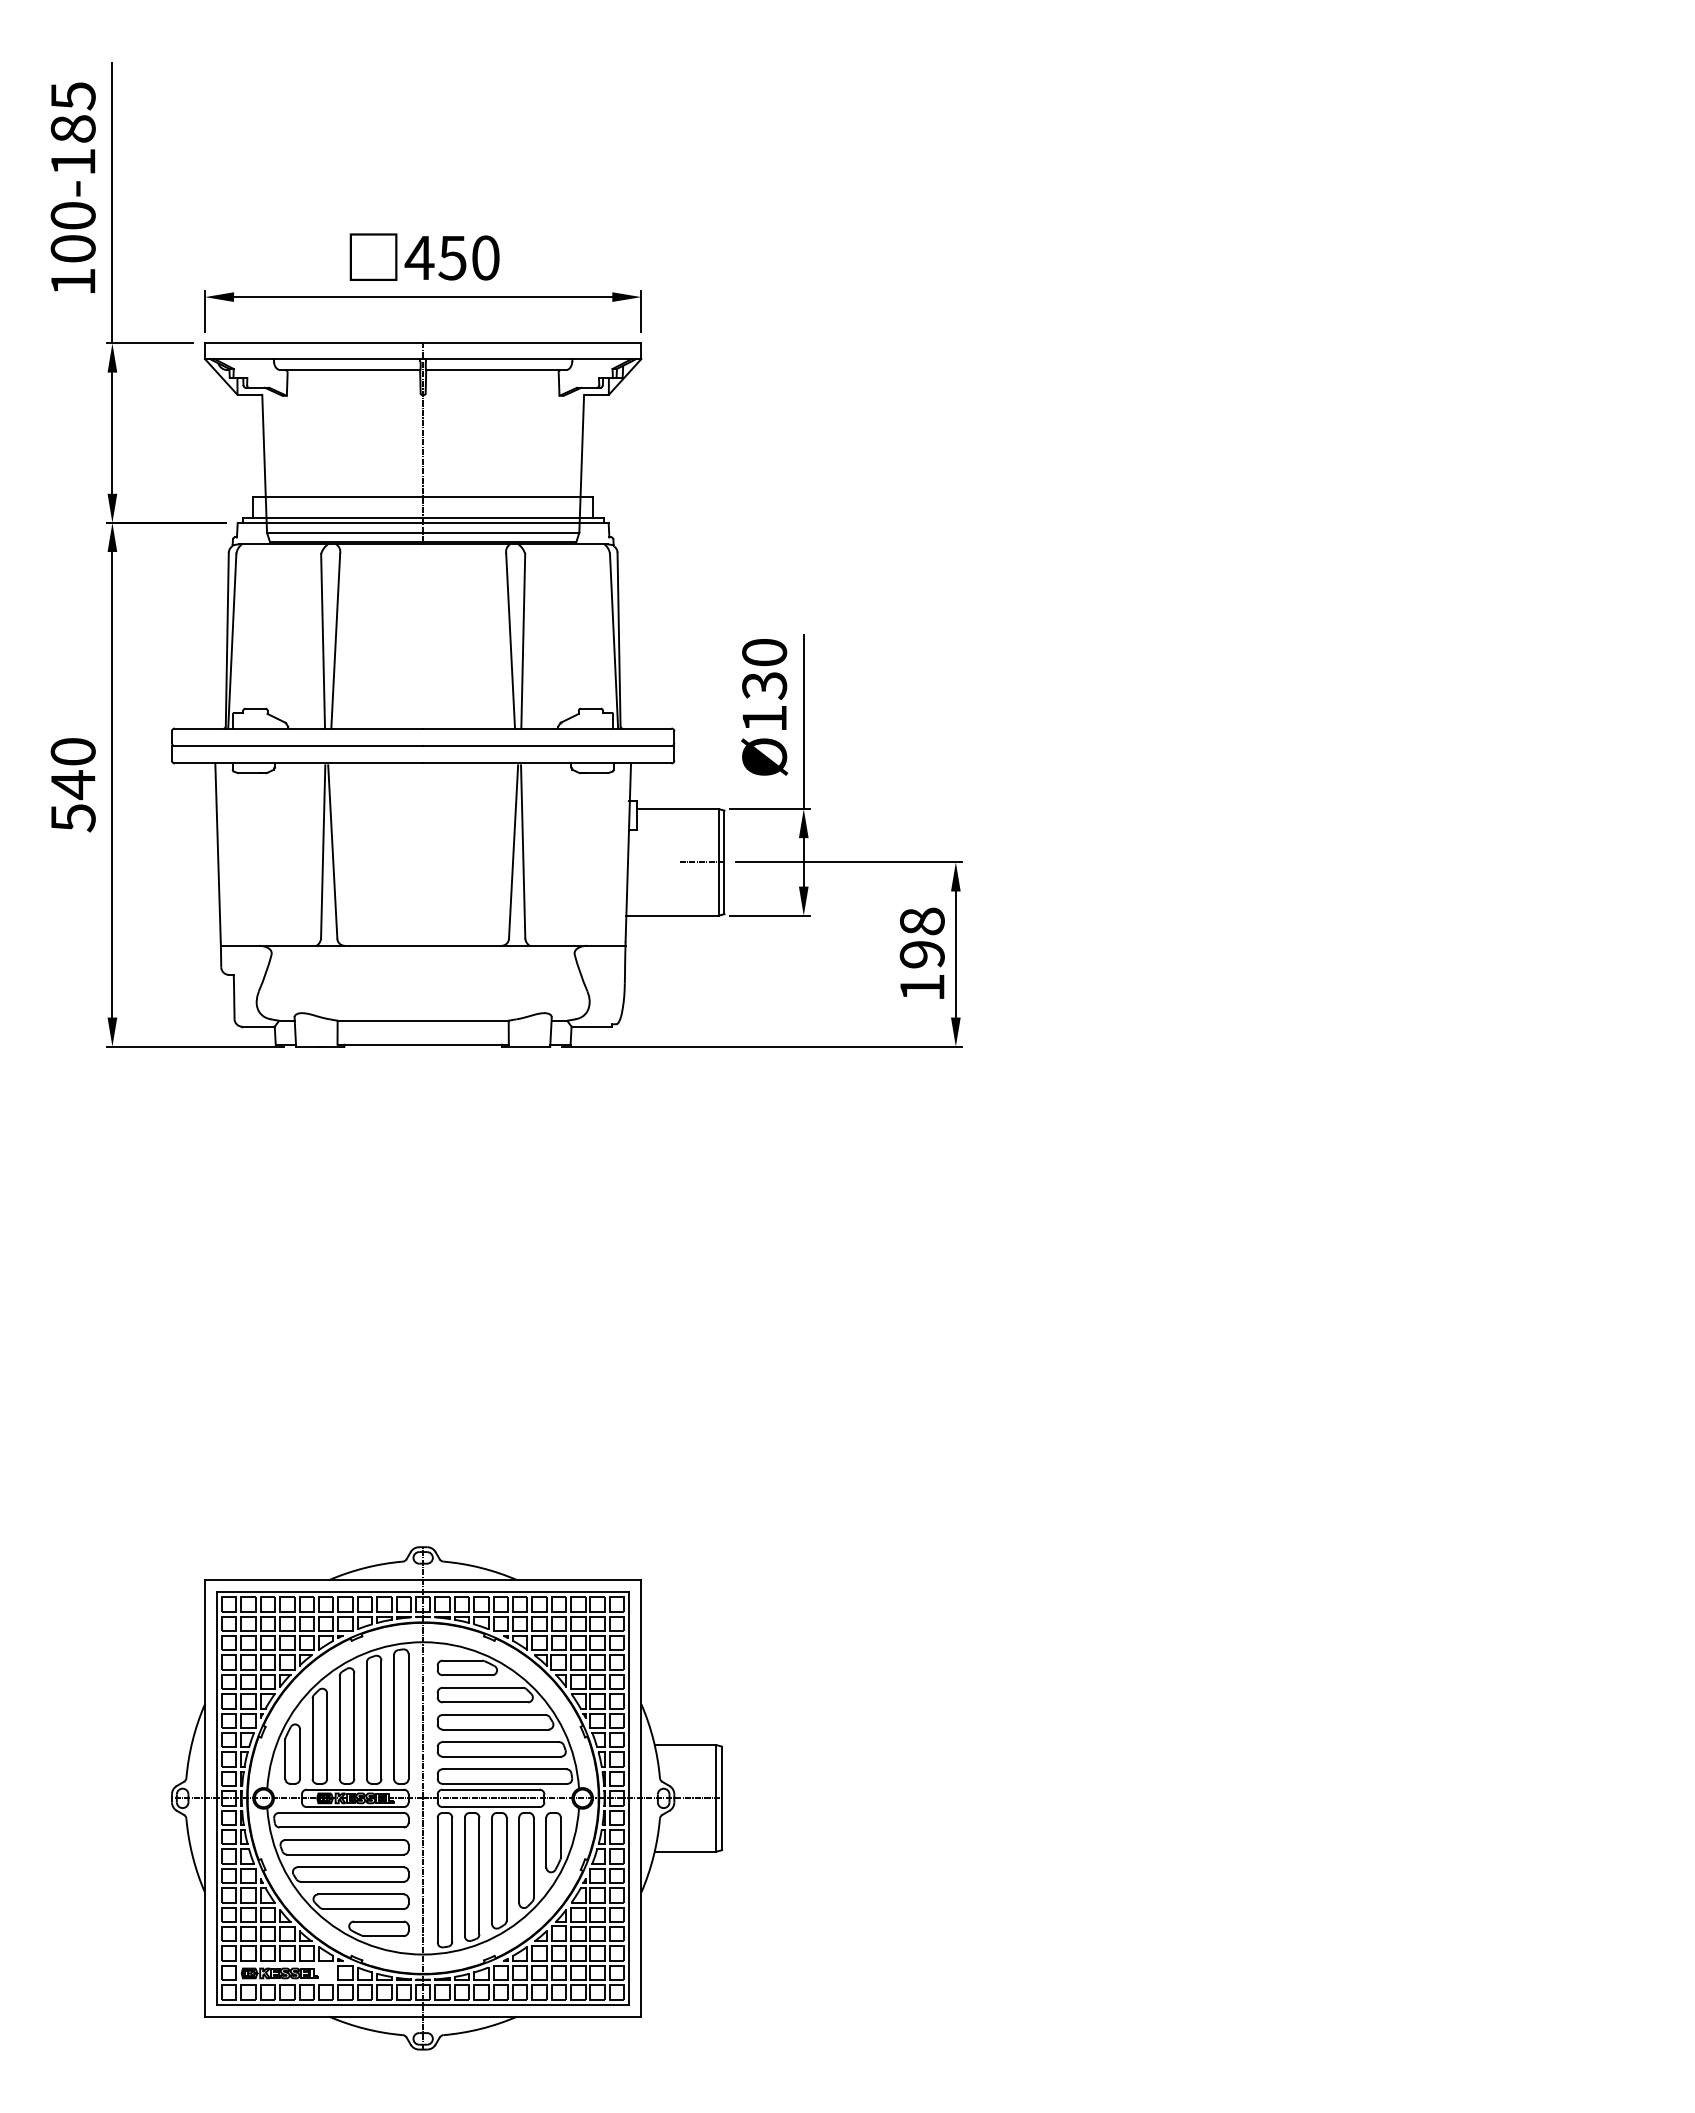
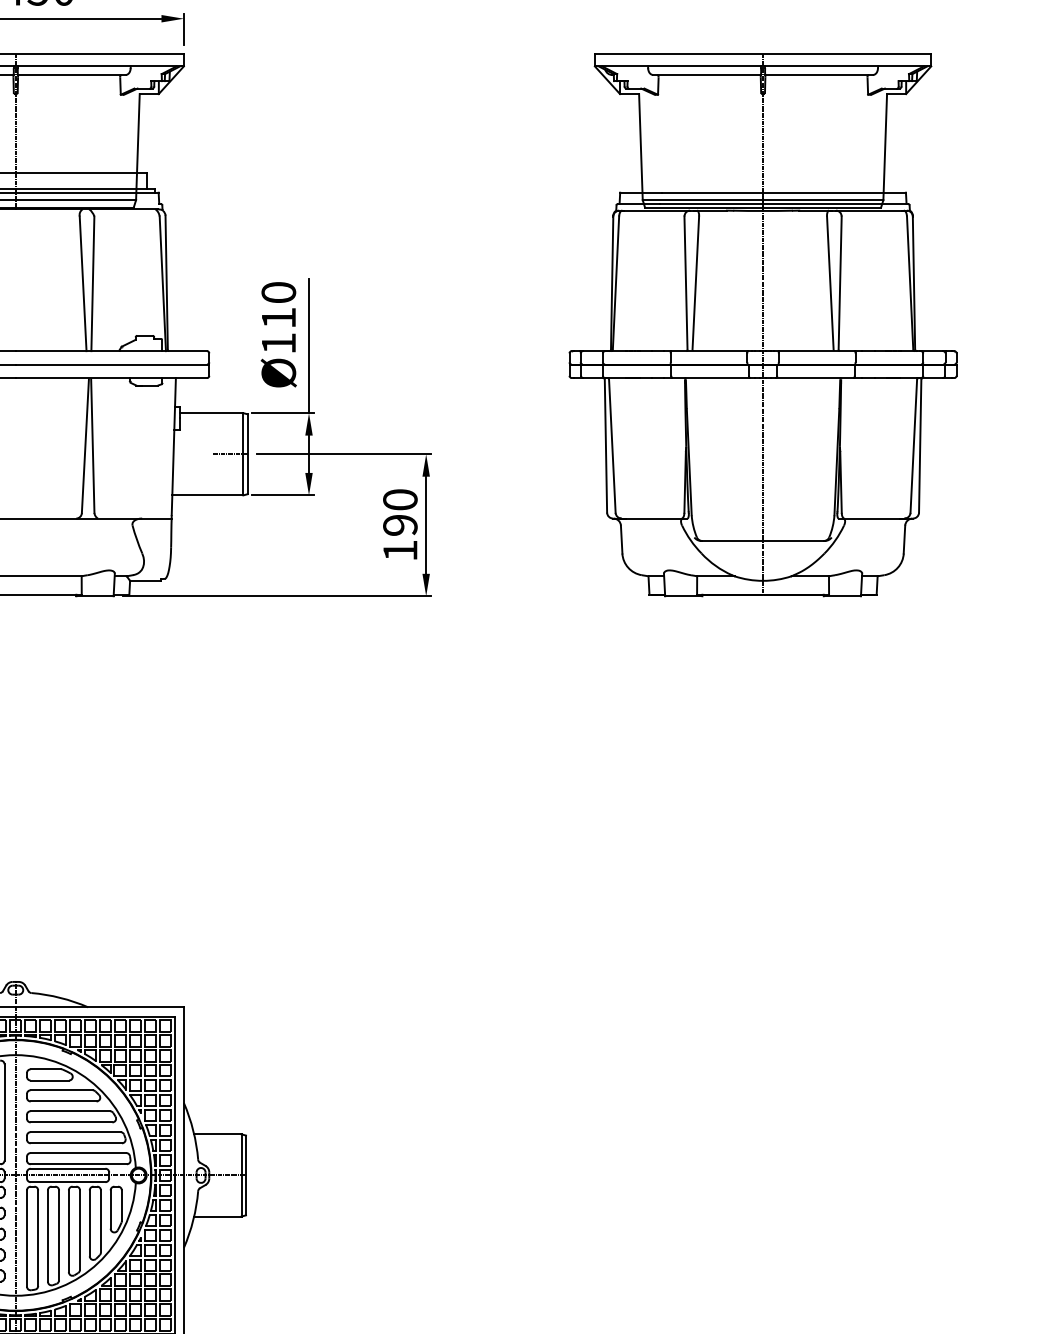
text: (764, 686) -> (278, 318), Ø130 -> Ø110
part: (1393, 694) -> (763, 324), added
text: (921, 921) -> (399, 499), 198 -> 190

